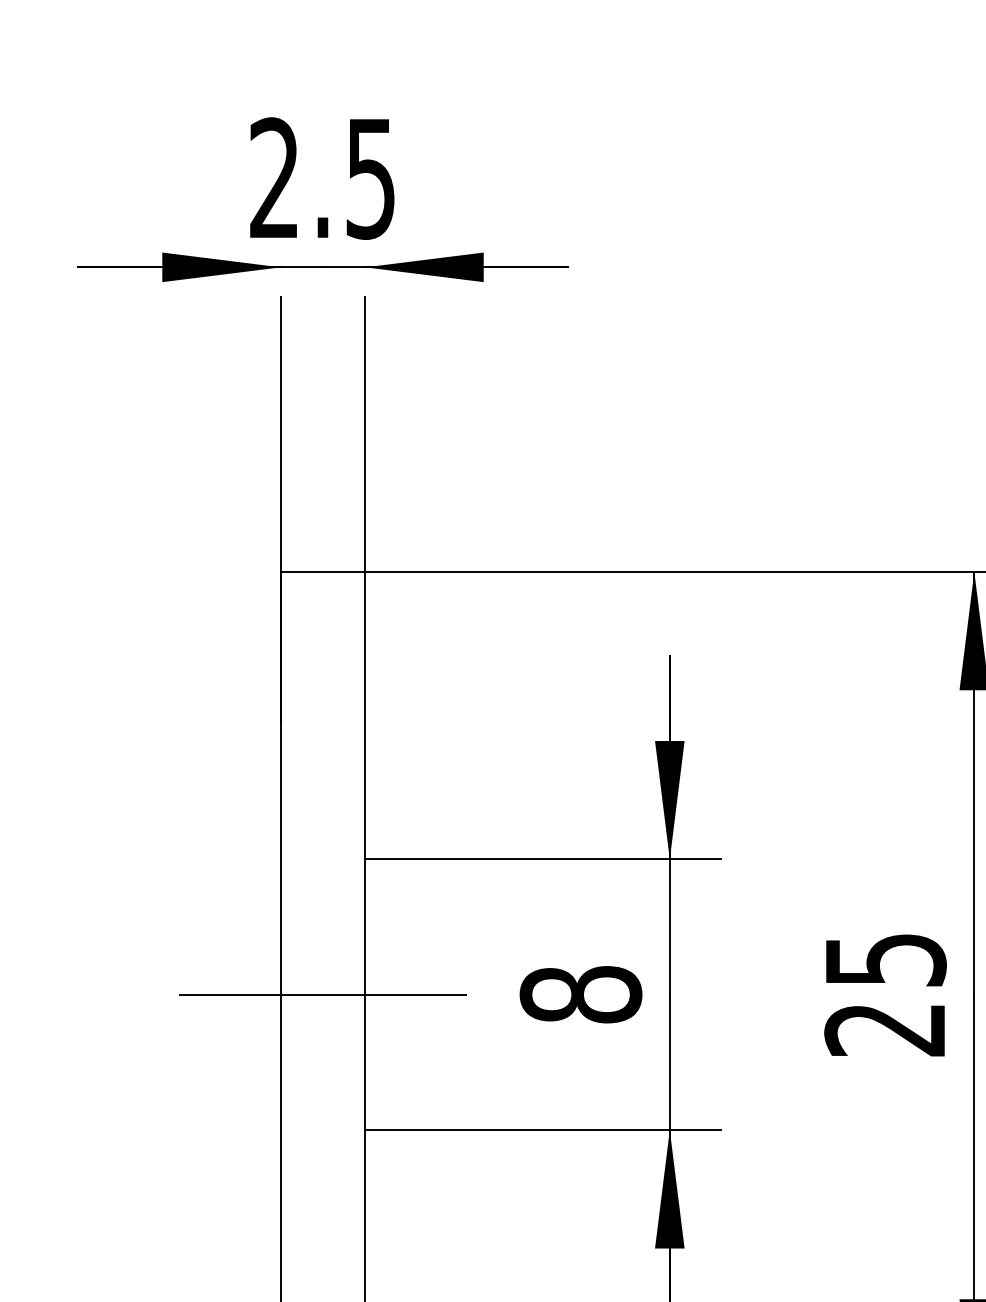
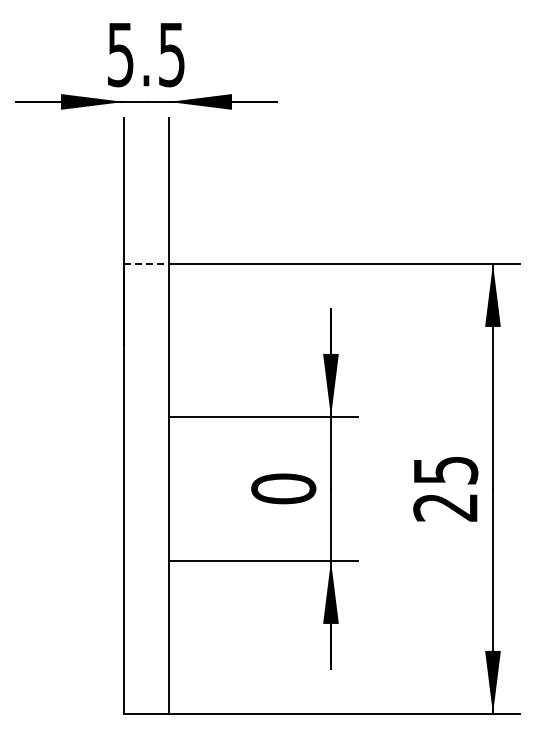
text: (274, 178) -> (120, 54), 2.5 -> 5.5
line: (324, 571) -> (147, 263), solid -> dashed
line: (323, 993) -> (146, 488), removed
text: (580, 993) -> (283, 488), 8 -> 0

